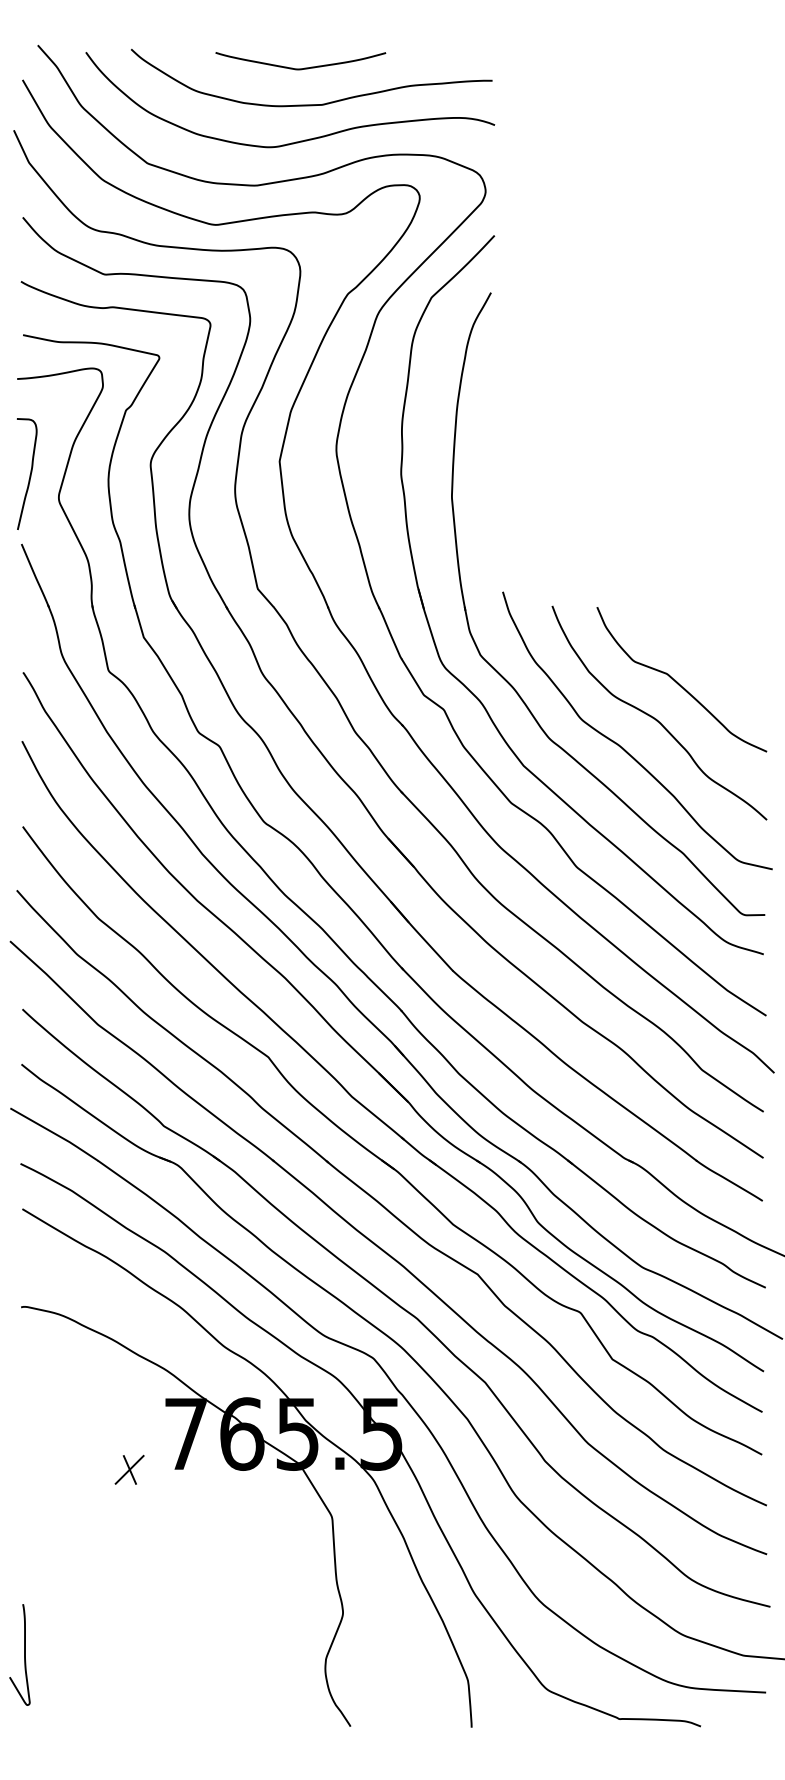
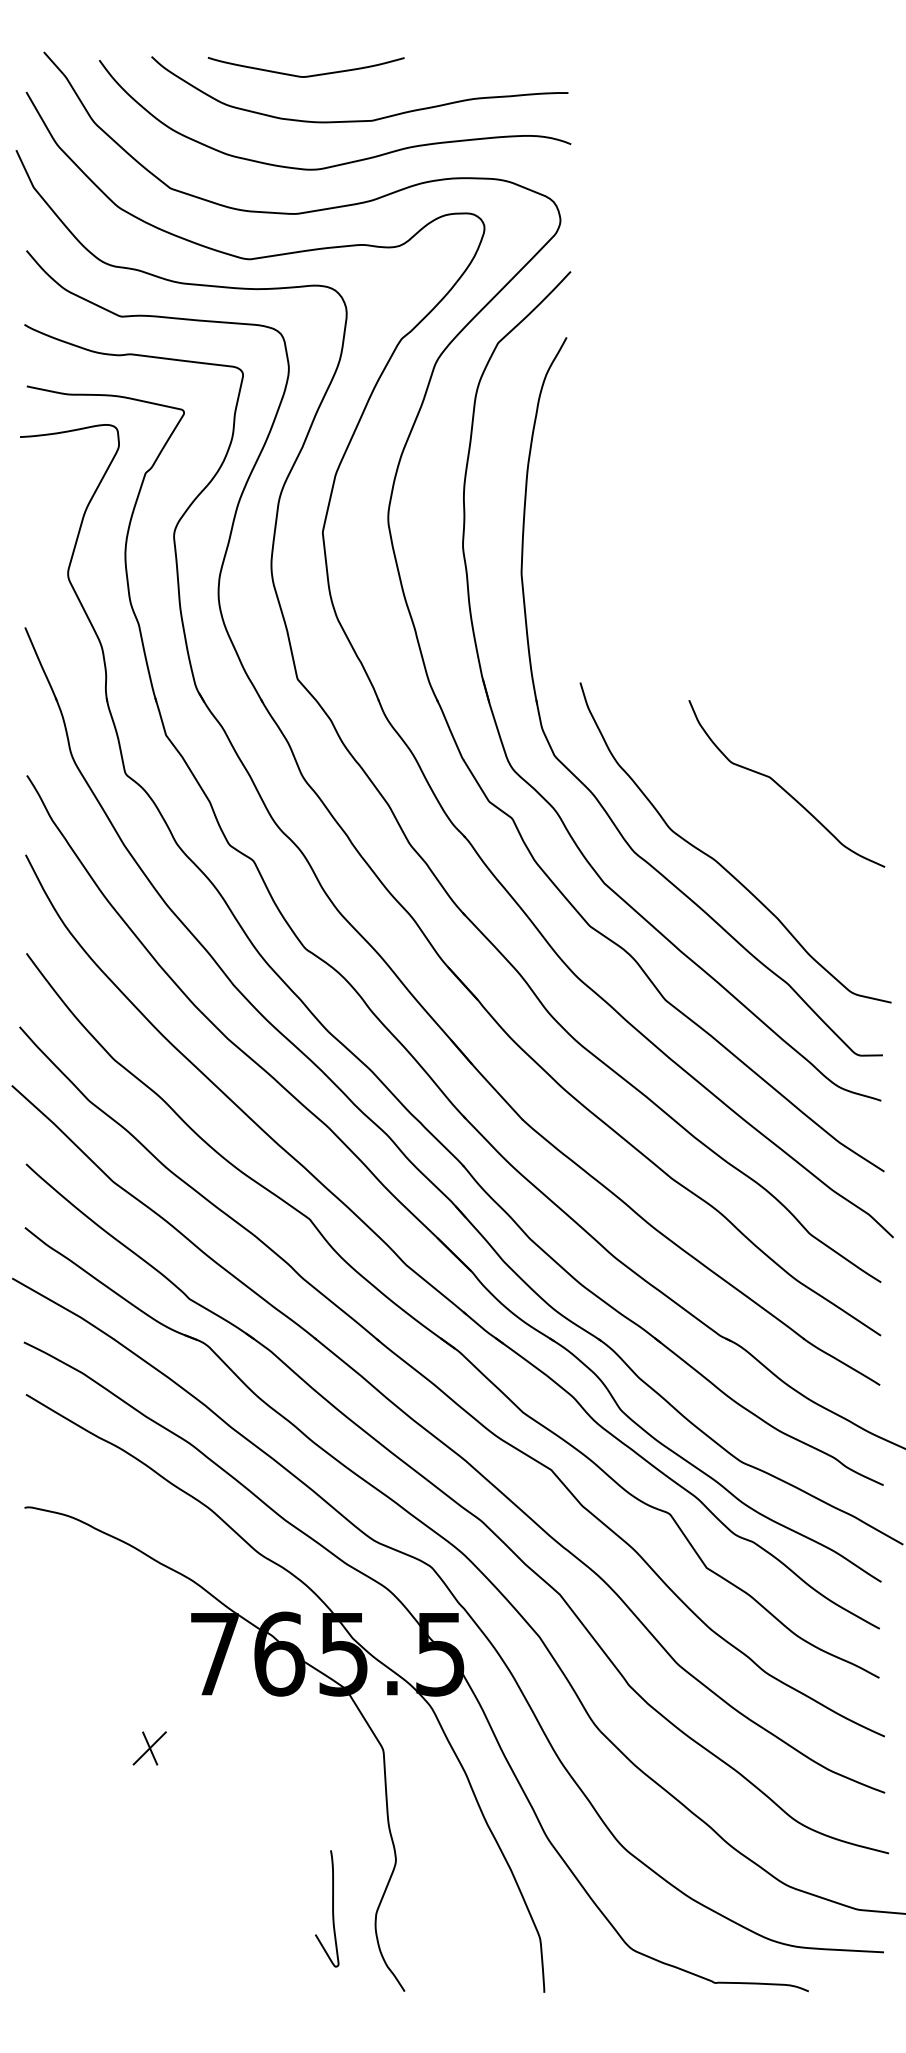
curve: (301, 68) -> (306, 75), moved
curve: (29, 474) -> (34, 547), removed
curve: (654, 717) -> (755, 827), removed
part: (129, 1469) -> (149, 1748), moved
curve: (24, 1654) -> (332, 1908), moved

